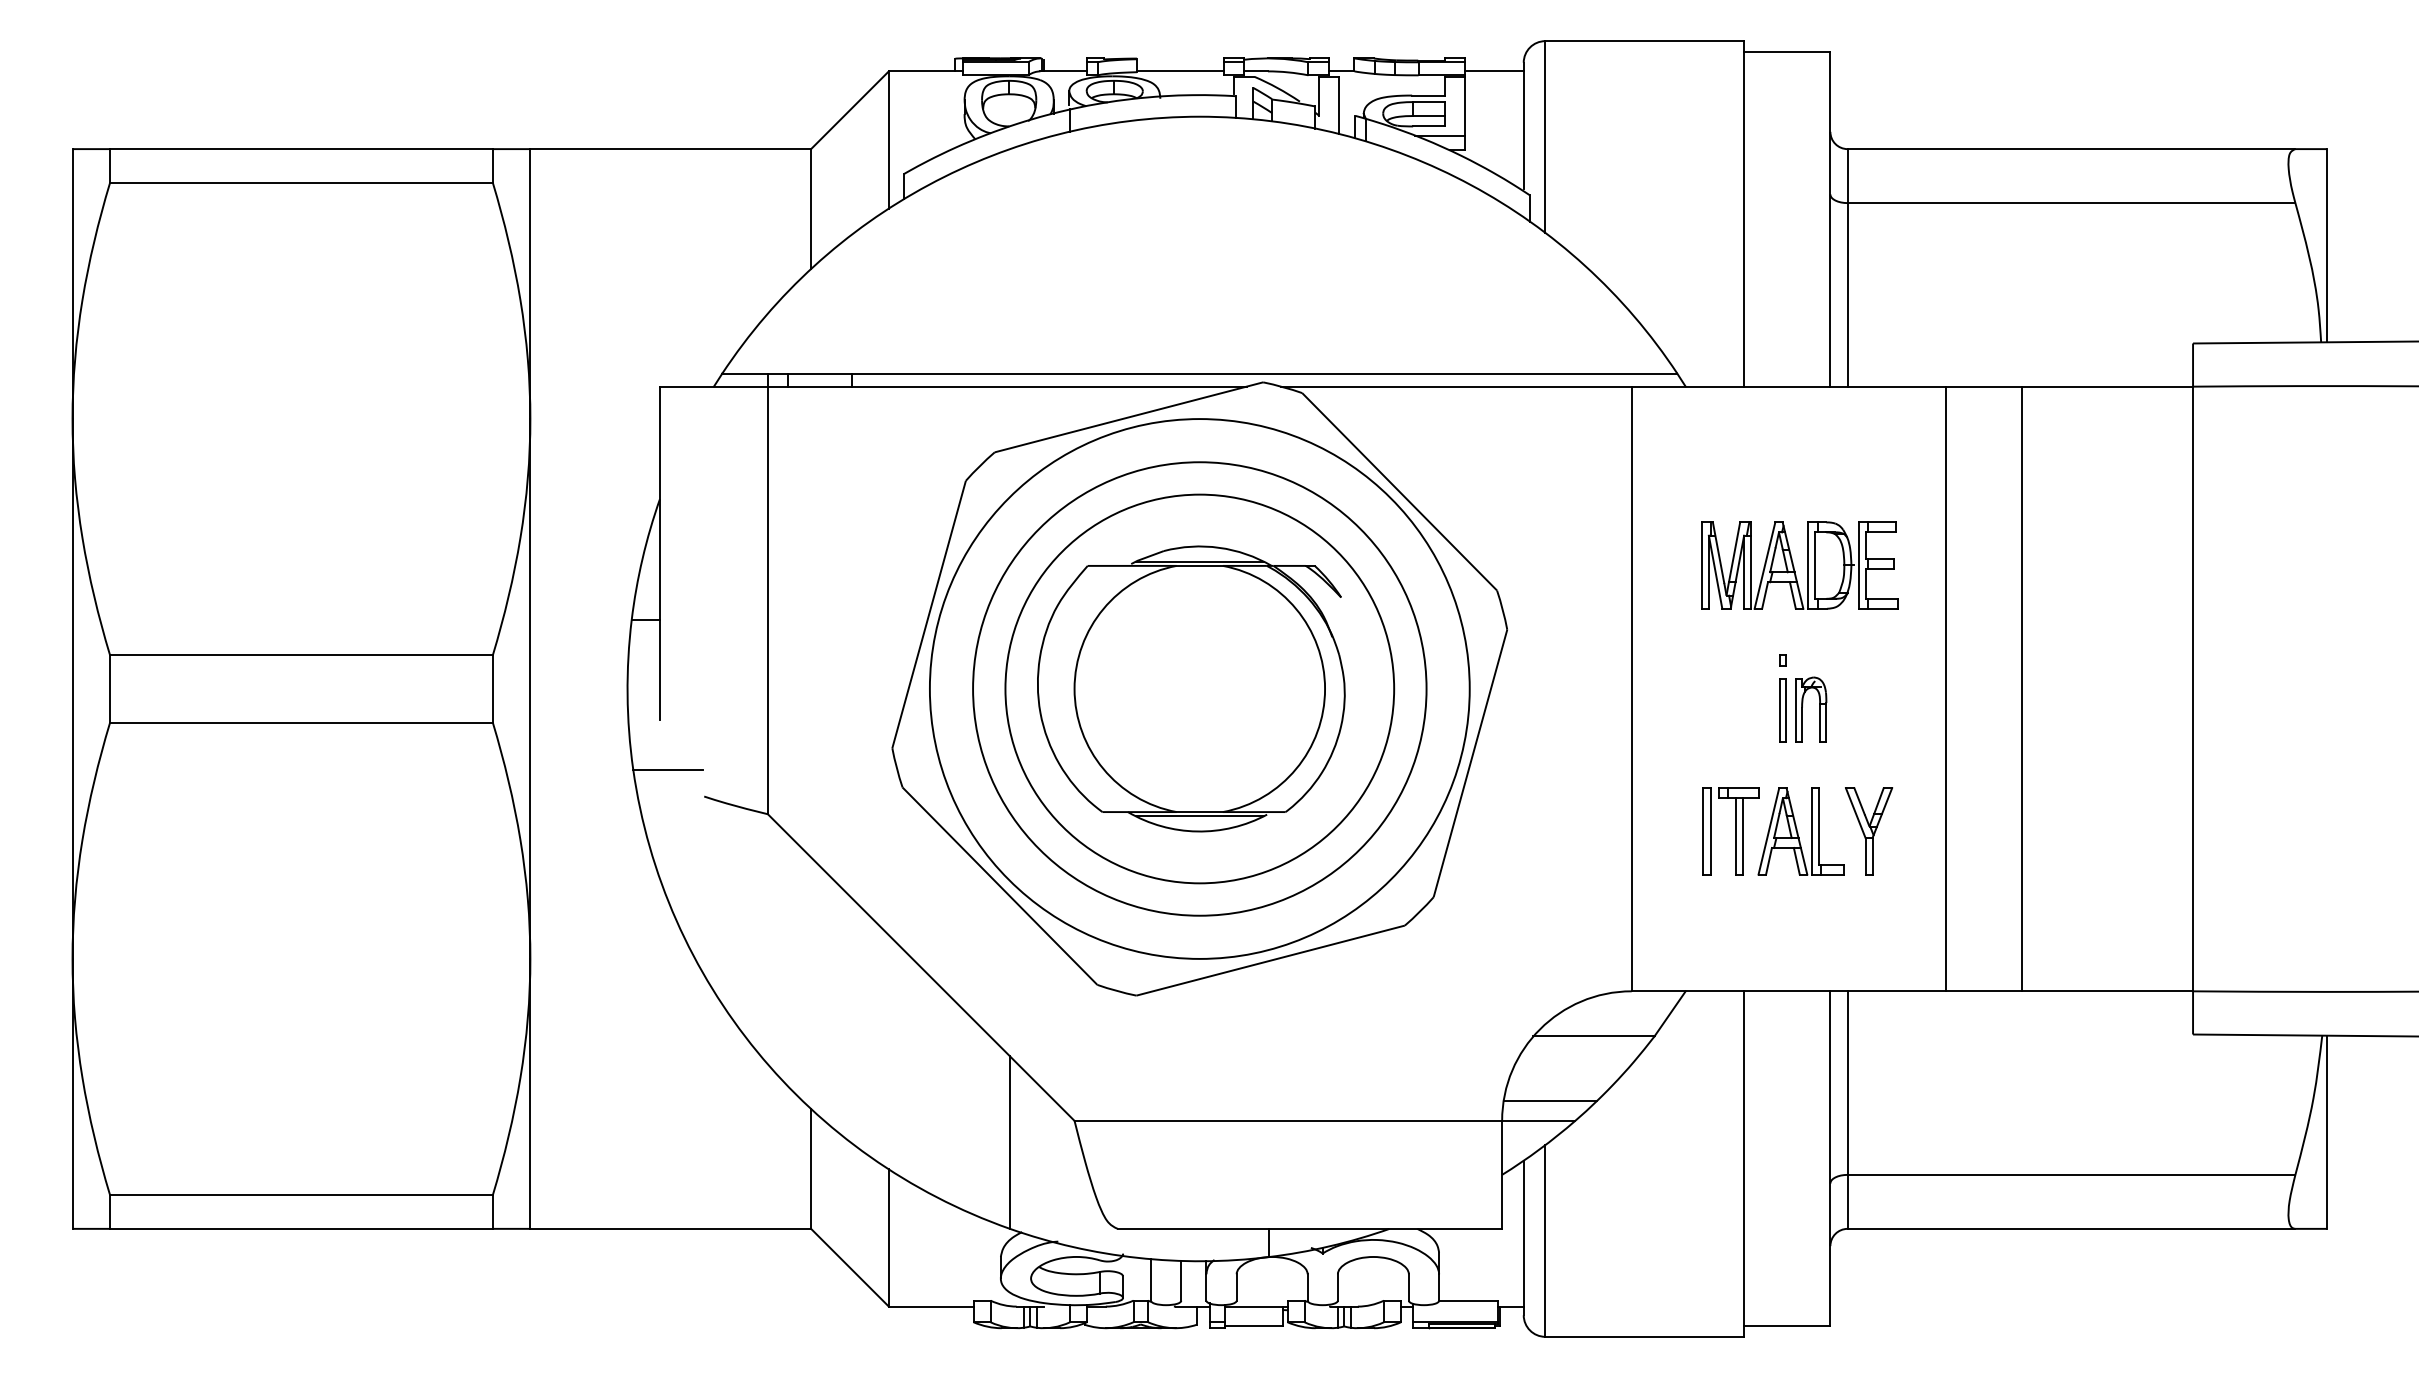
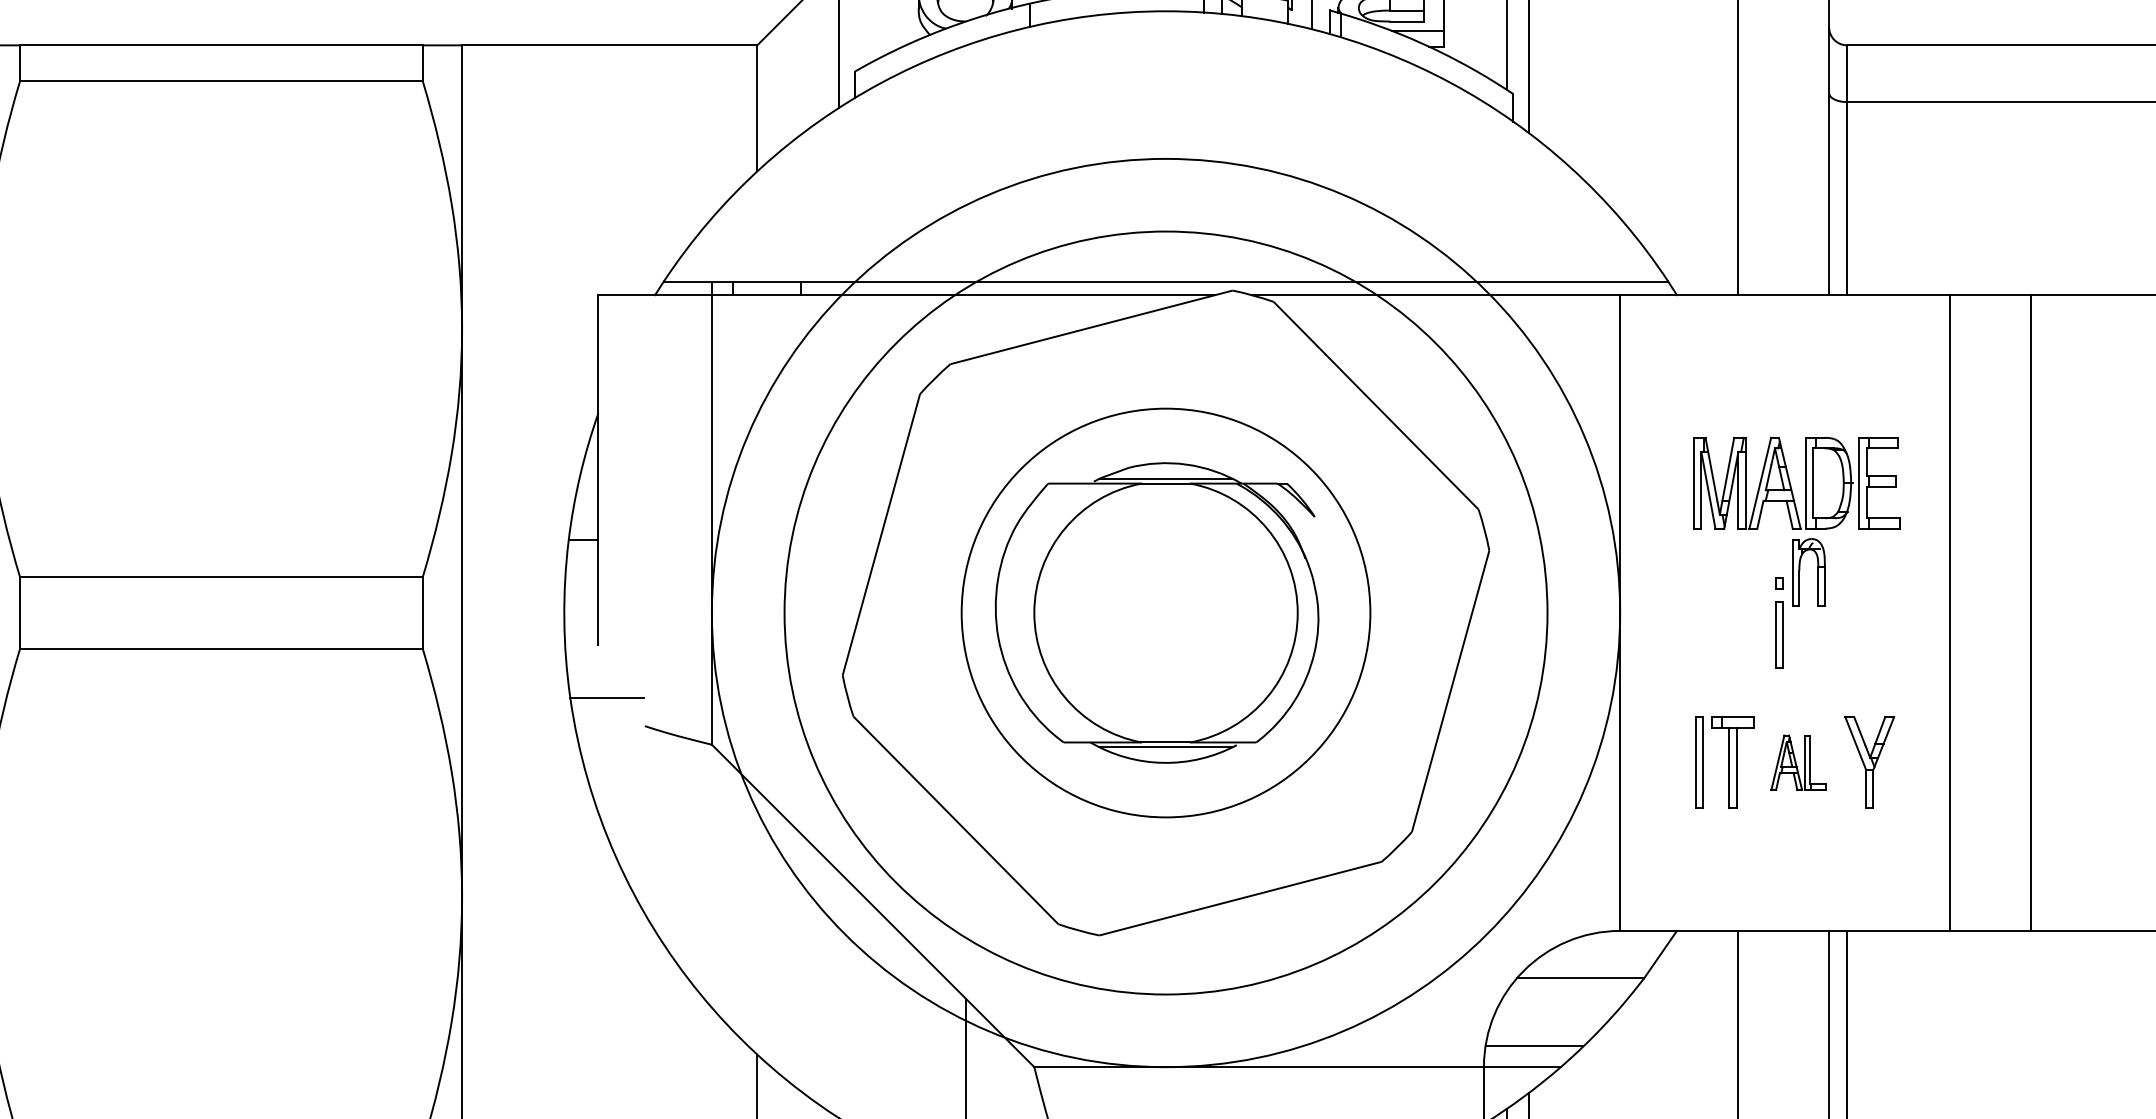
circle: (1199, 688) -> (1165, 612), size x1.6
circle: (1199, 688) -> (1165, 612), size x1.6
part: (1819, 709) -> (1817, 572), moved
part: (1800, 831) -> (1797, 762), size x0.6

